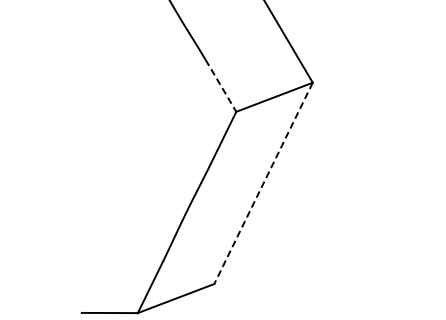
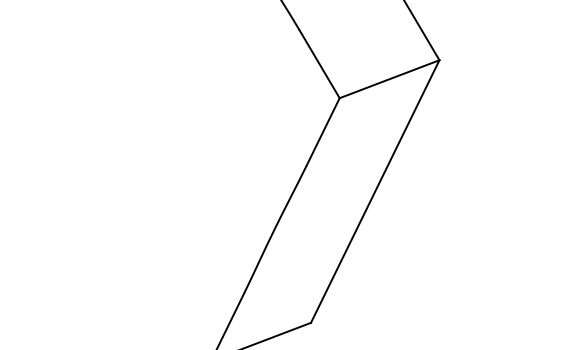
line: (221, 86) -> (320, 65), dashed -> solid
line: (263, 183) -> (375, 191), dashed -> solid

